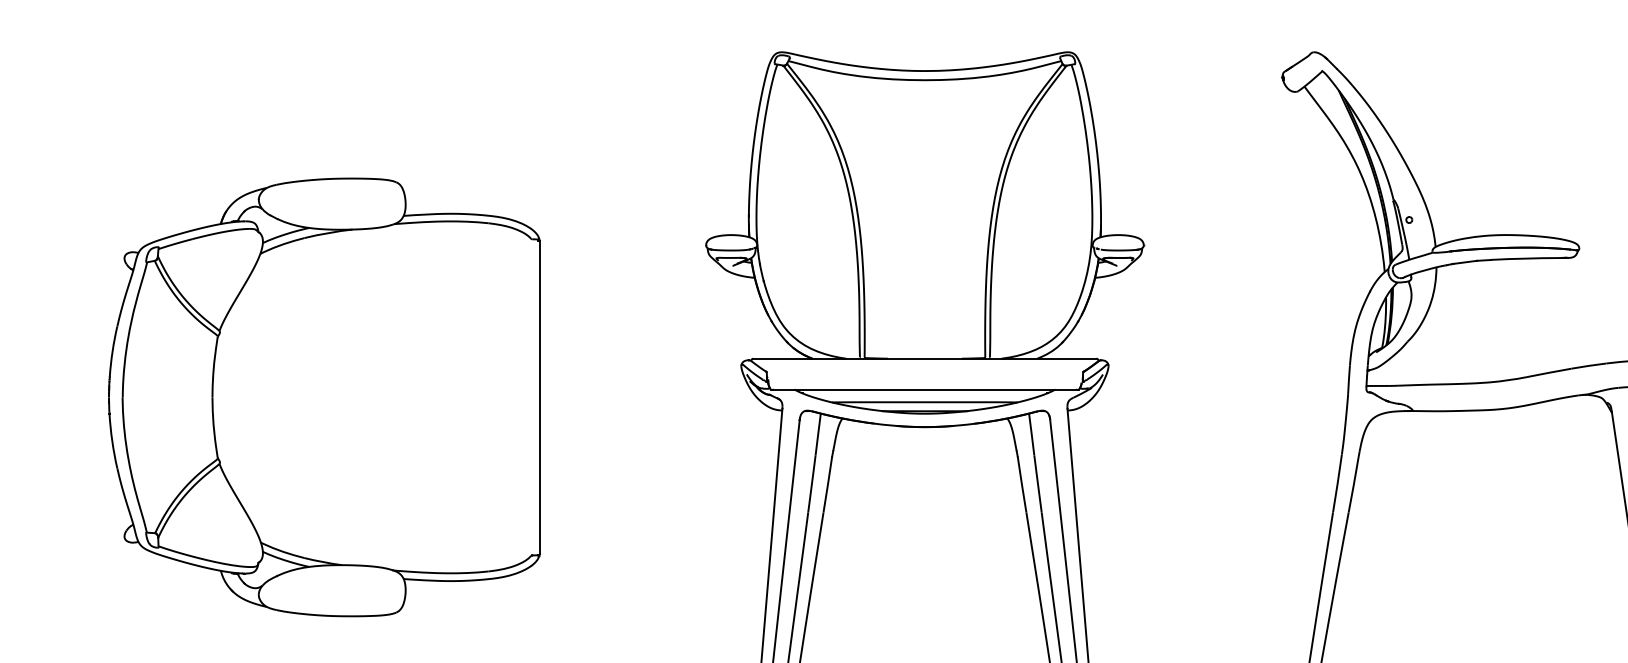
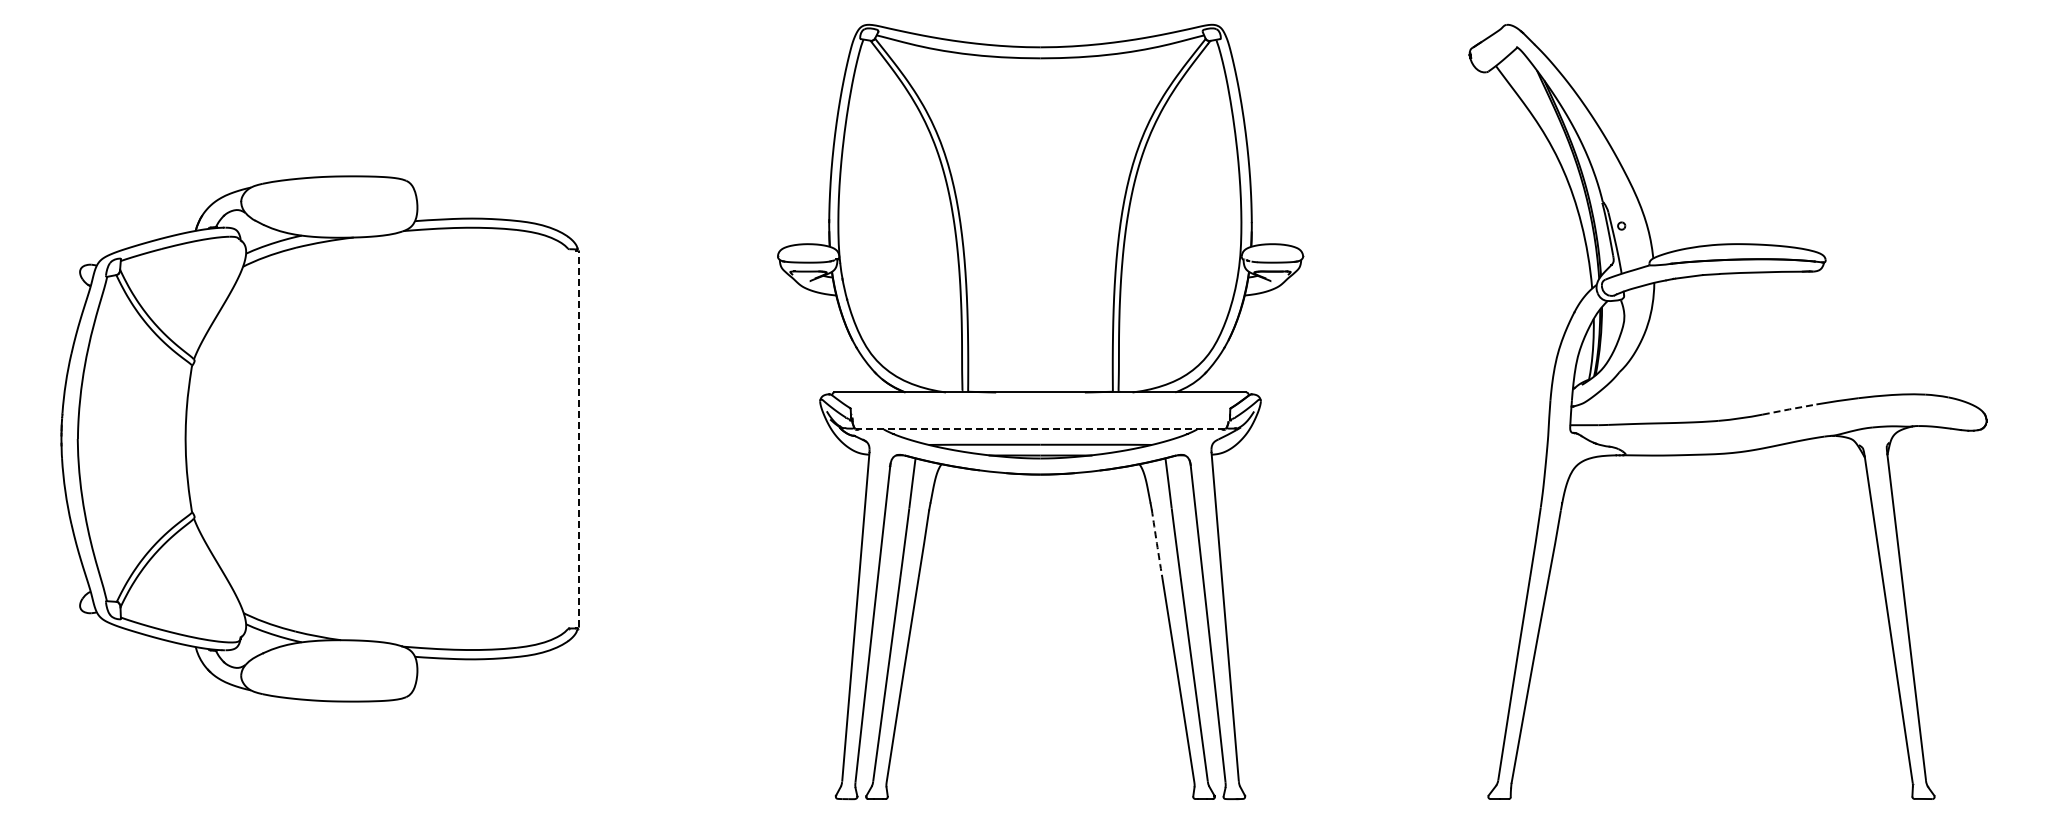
line: (1549, 372) -> (1789, 409), solid -> dashed
line: (924, 389) -> (1040, 429), solid -> dashed
line: (539, 397) -> (578, 438), solid -> dashed
arc: (1021, 484) -> (1156, 543), solid -> dashed

